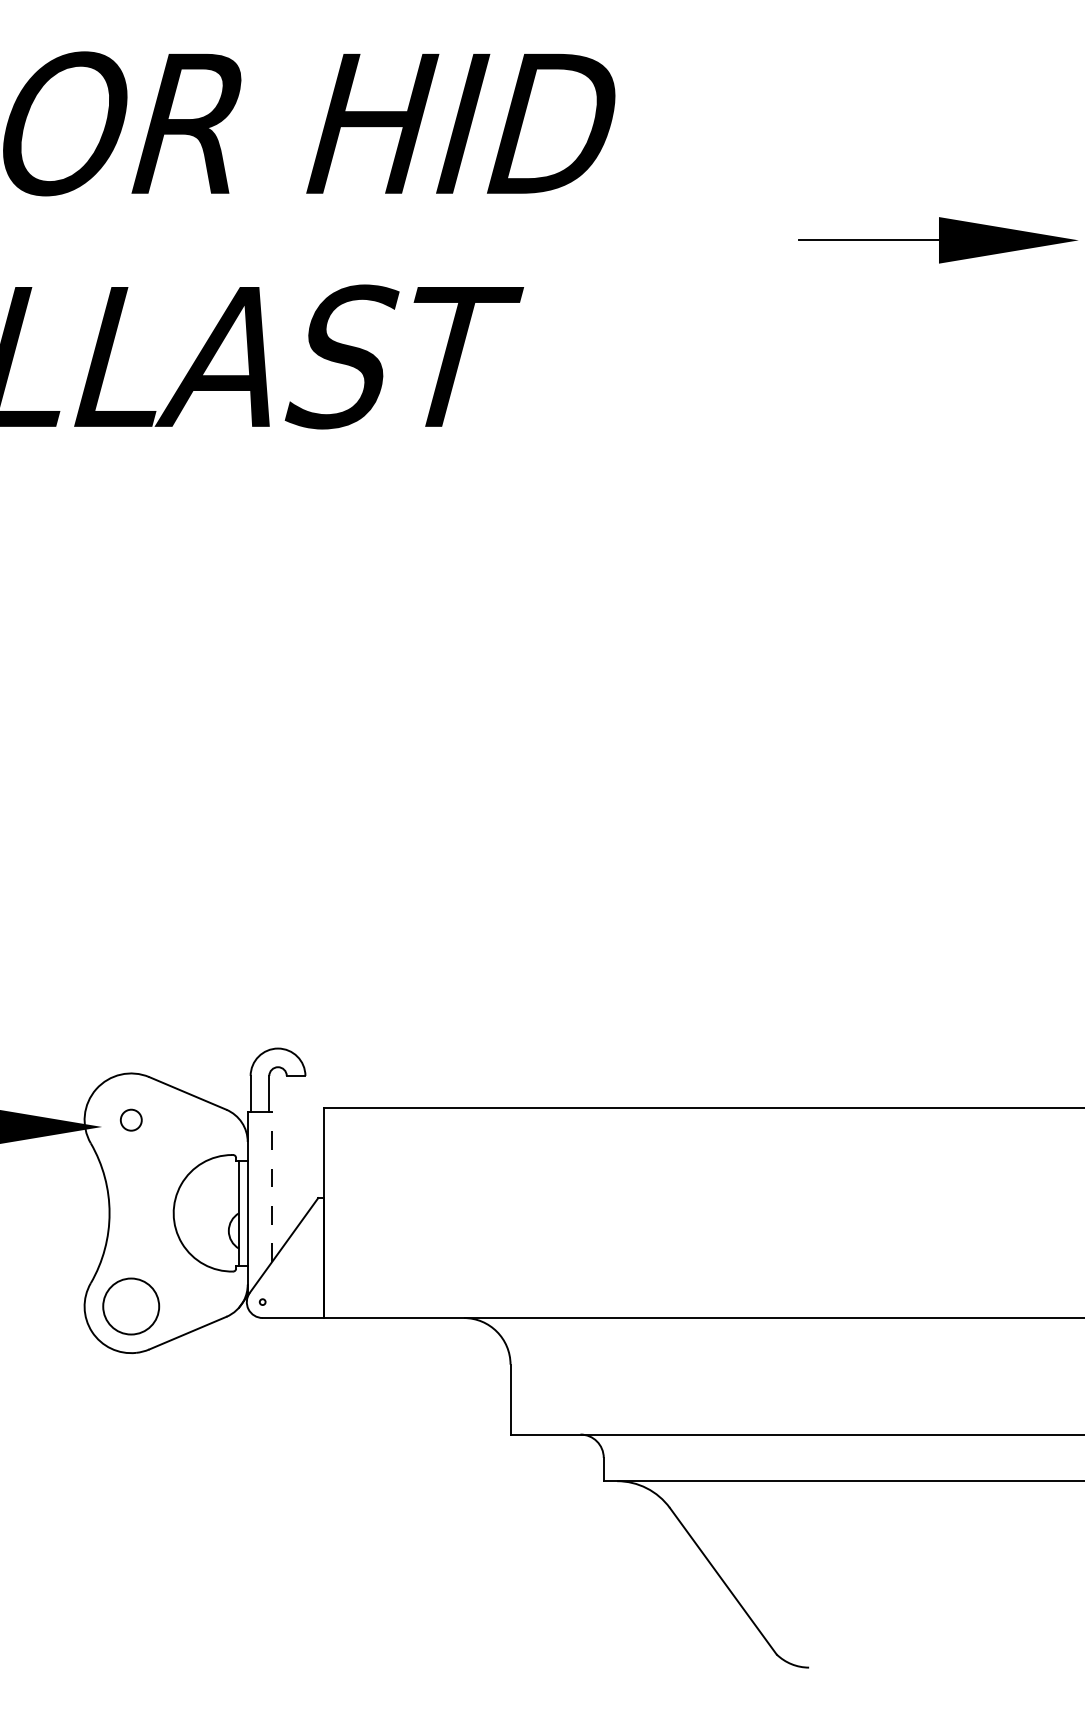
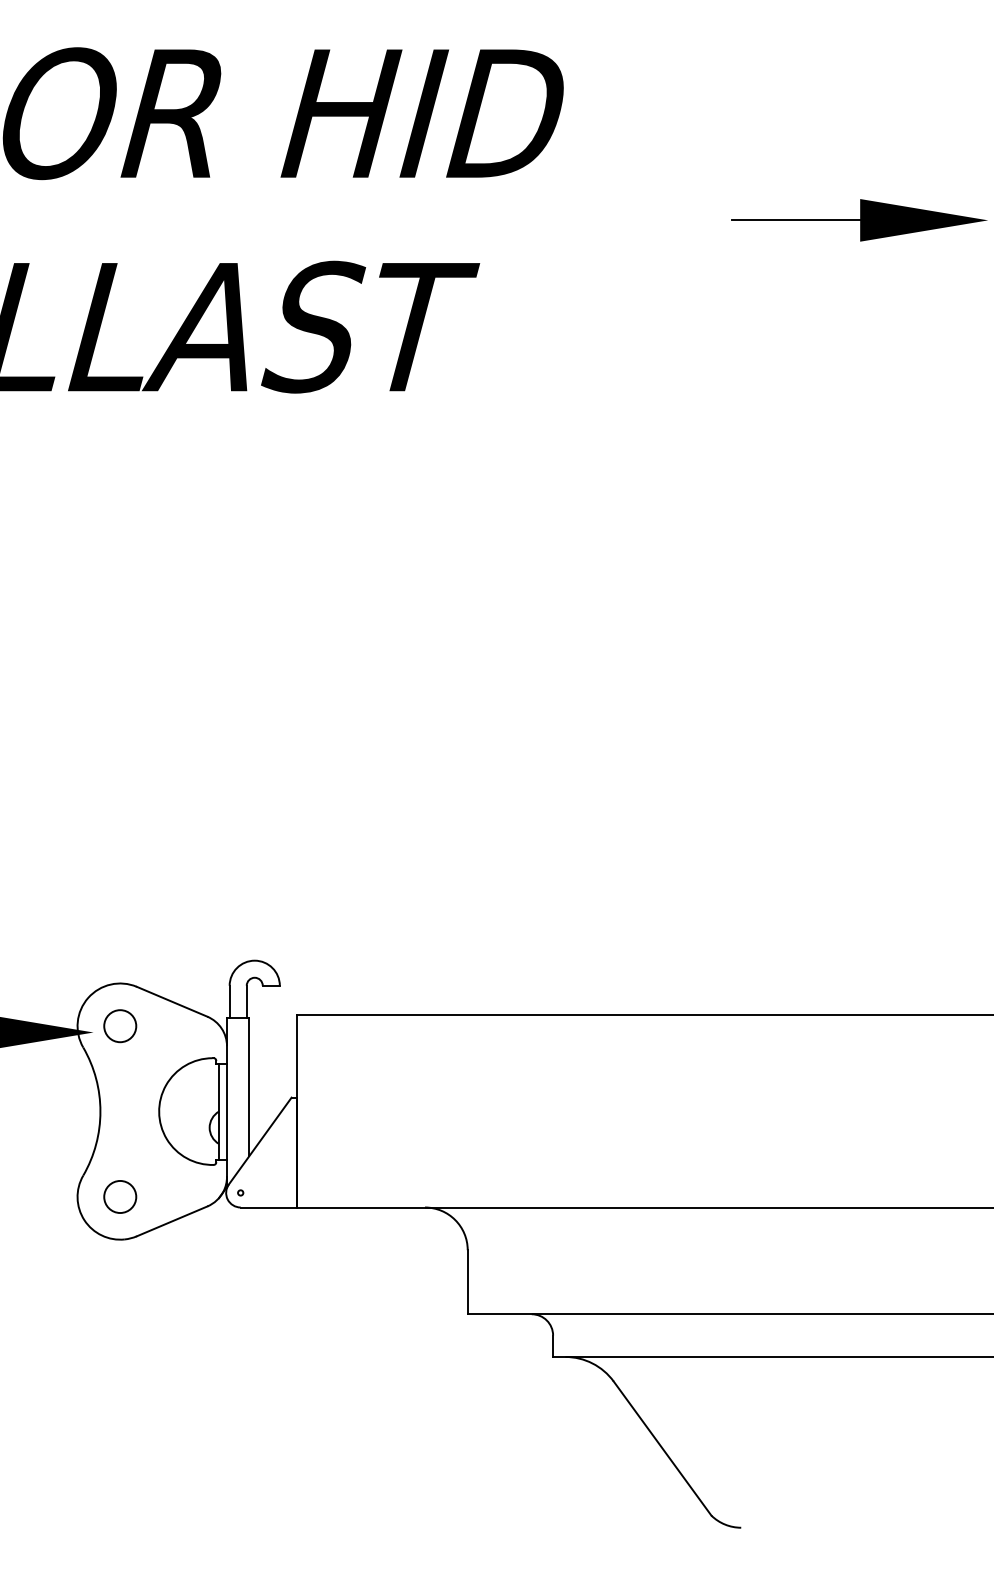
circle: (131, 1120) -> (120, 1026), size x1.67
line: (272, 1187) -> (249, 1087), dashed -> solid
circle: (131, 1306) -> (120, 1196), size x0.62

